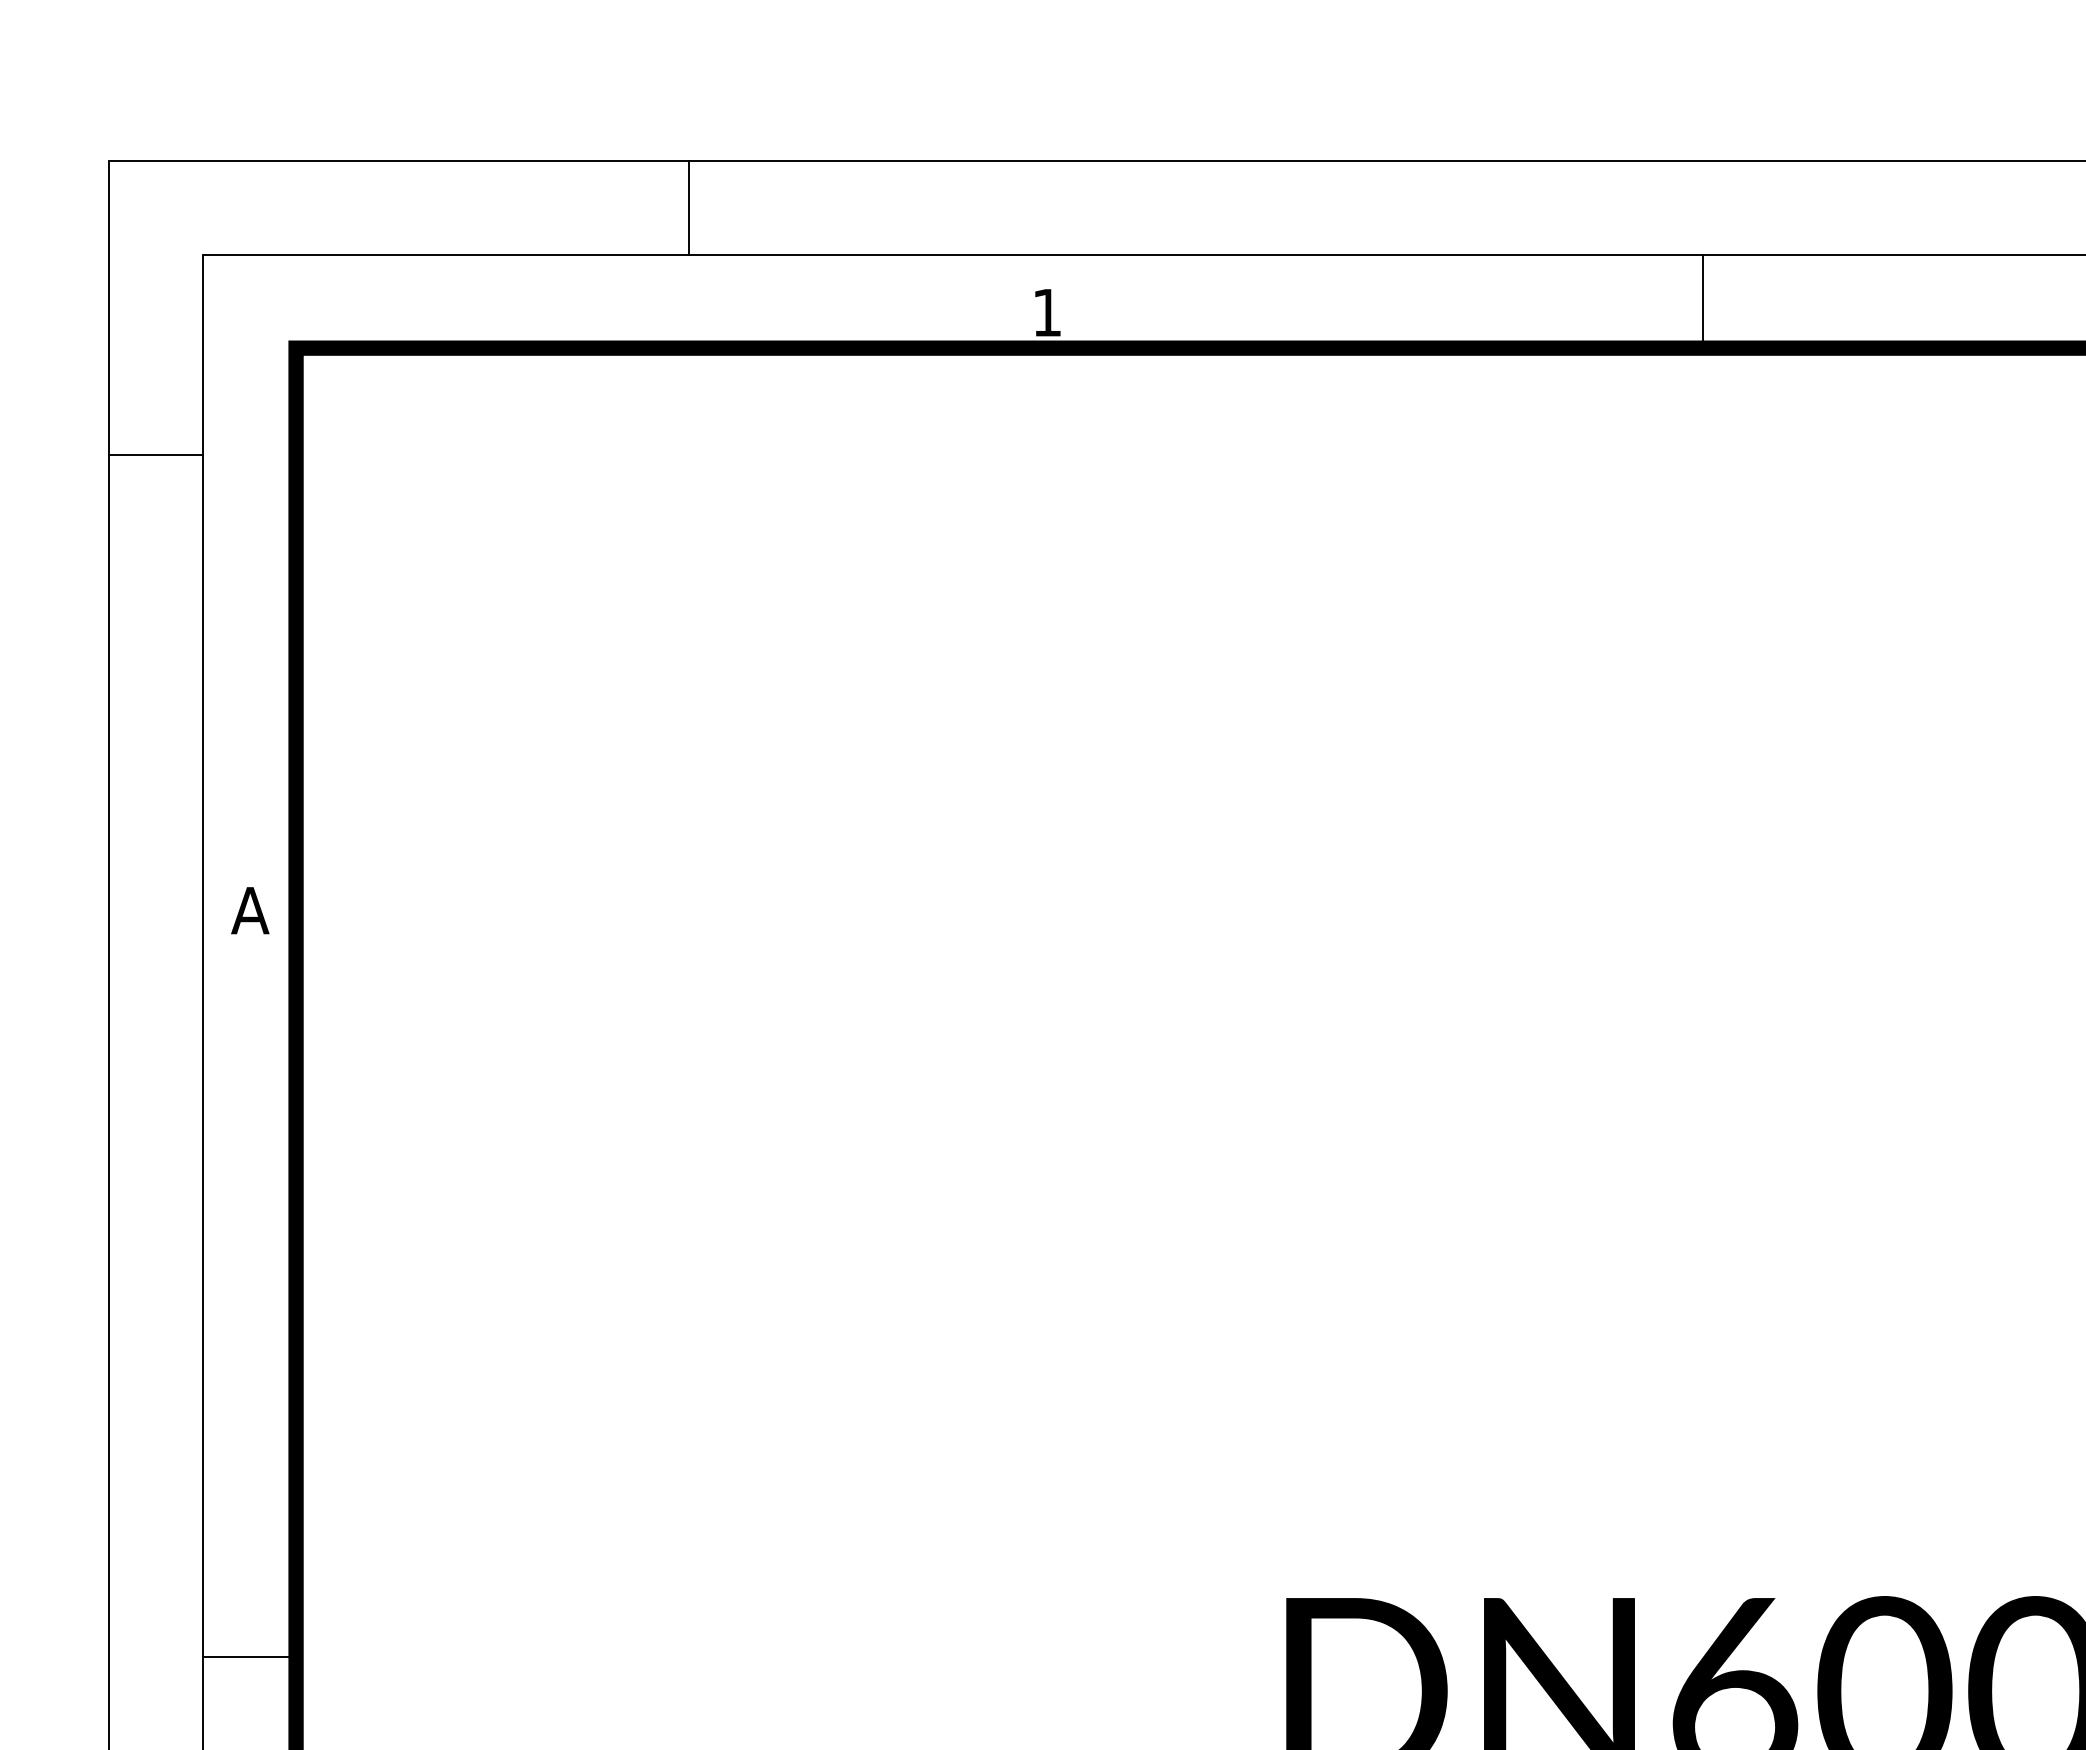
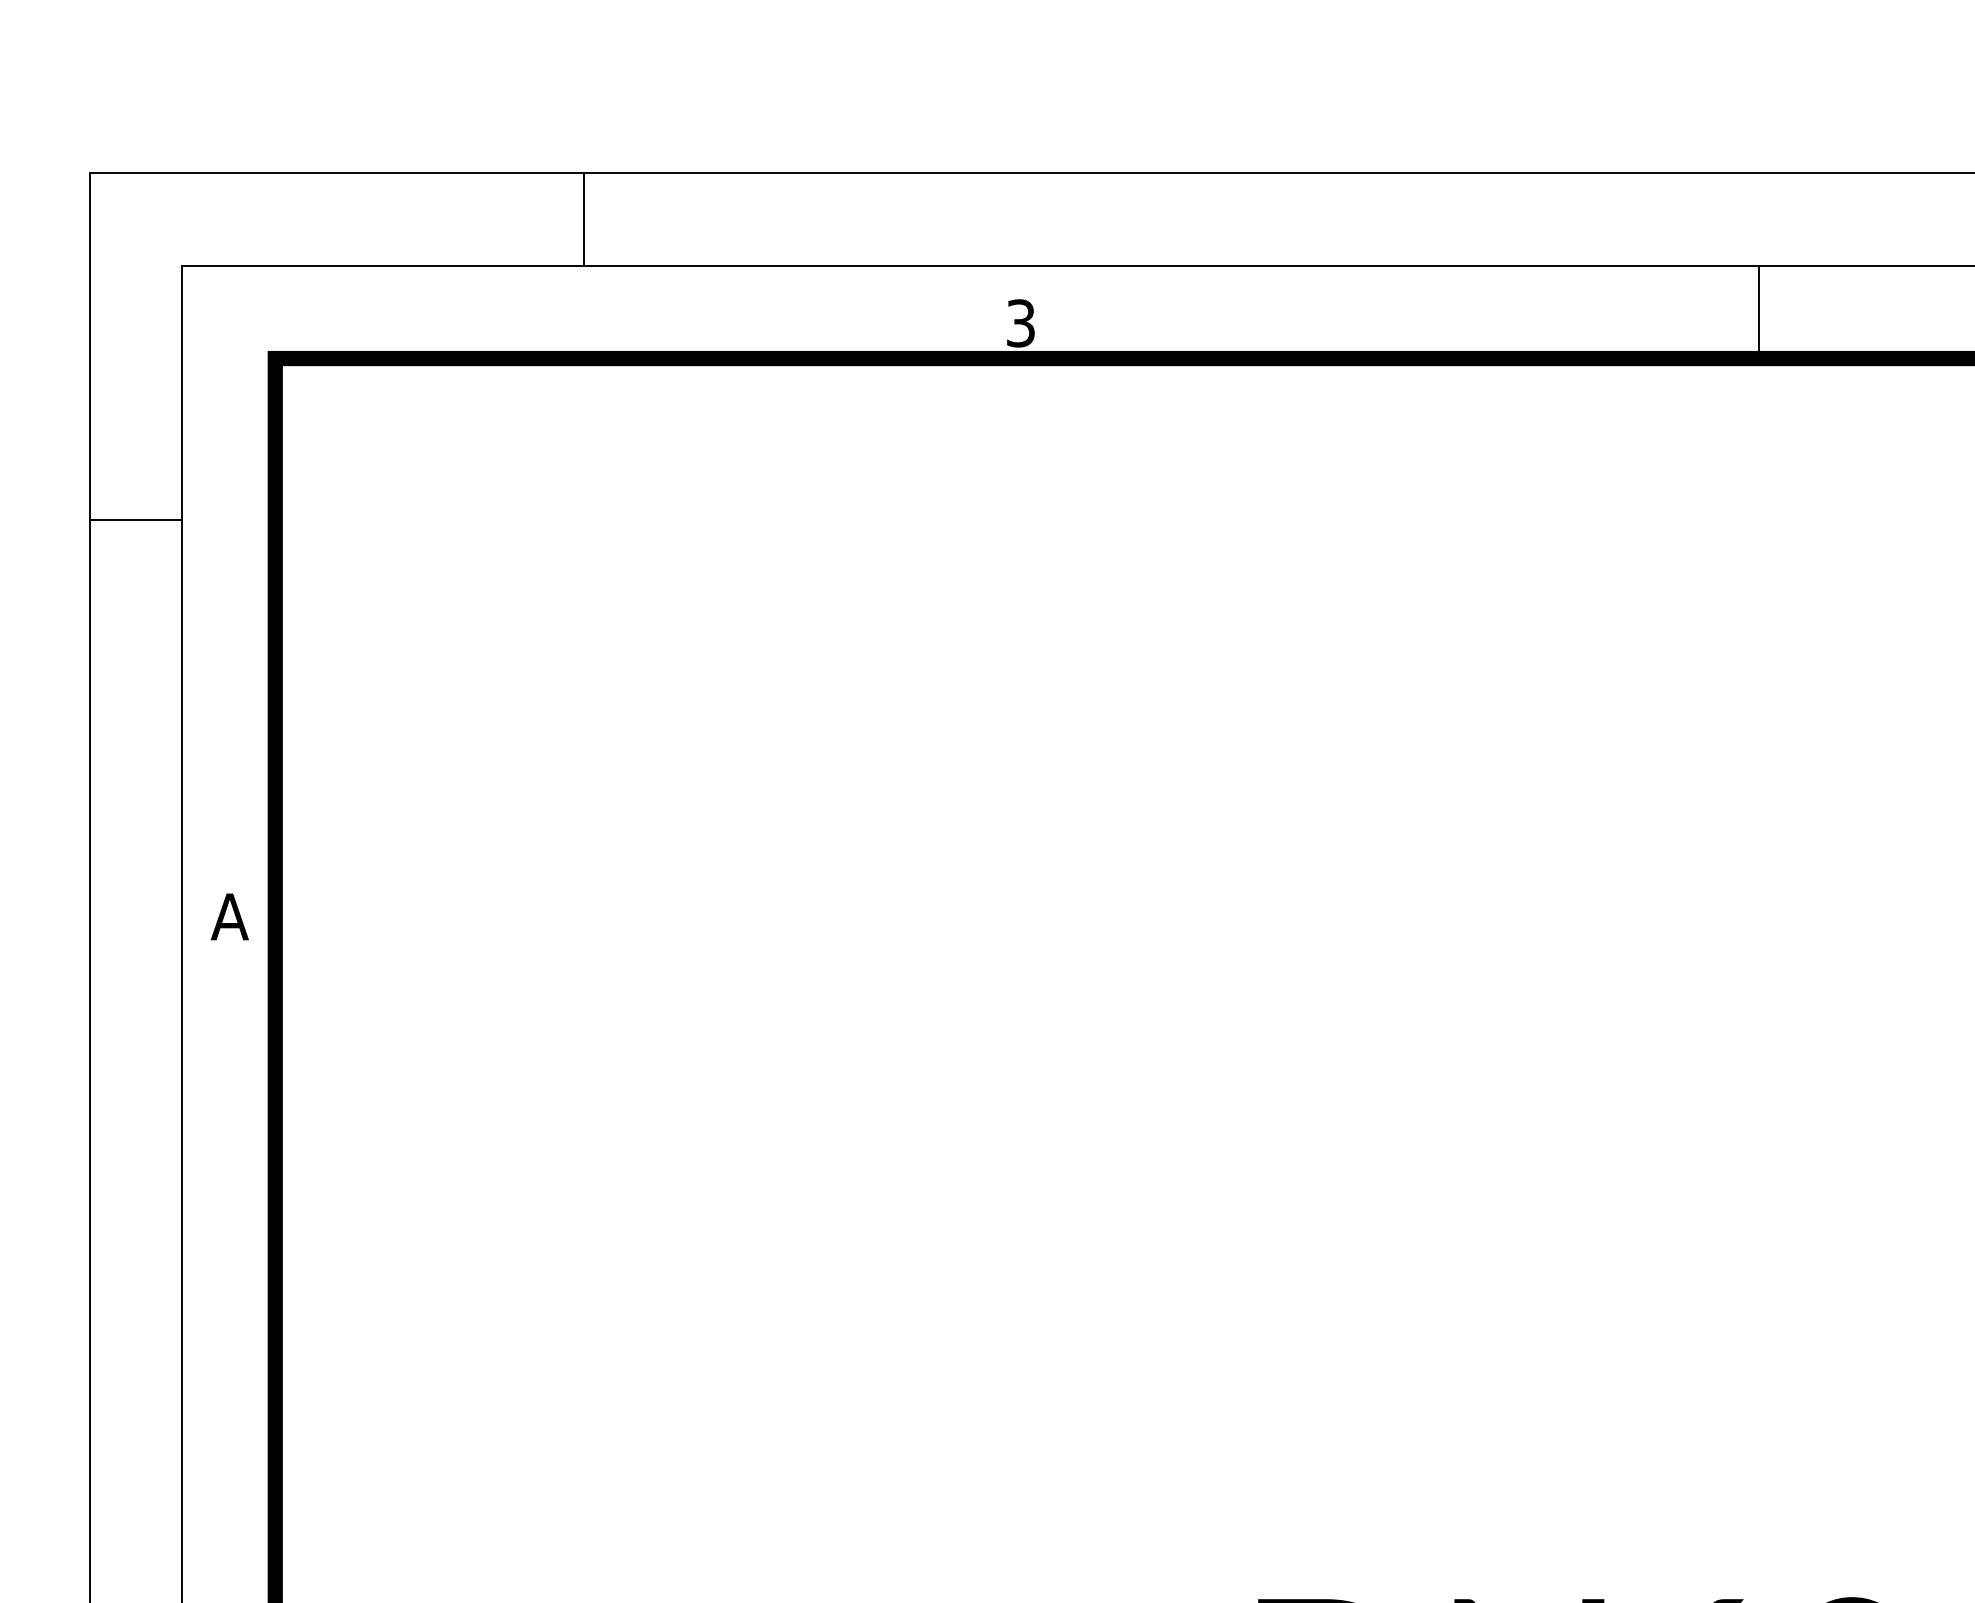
line: (688, 207) -> (583, 218), moved
line: (1702, 301) -> (1758, 312), moved
text: (1047, 312) -> (1021, 323), 1 -> 3
line: (155, 454) -> (135, 519), moved

